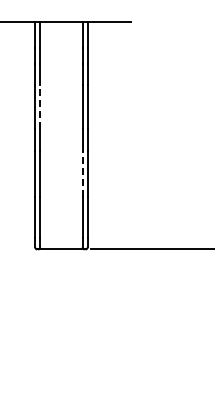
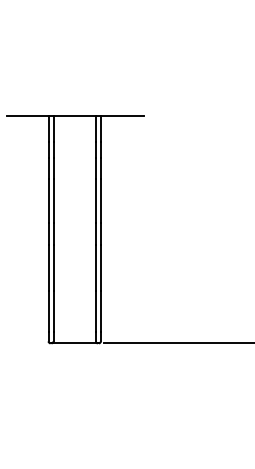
line: (40, 106) -> (53, 200), dashed -> solid
line: (82, 173) -> (95, 267), dashed -> solid

